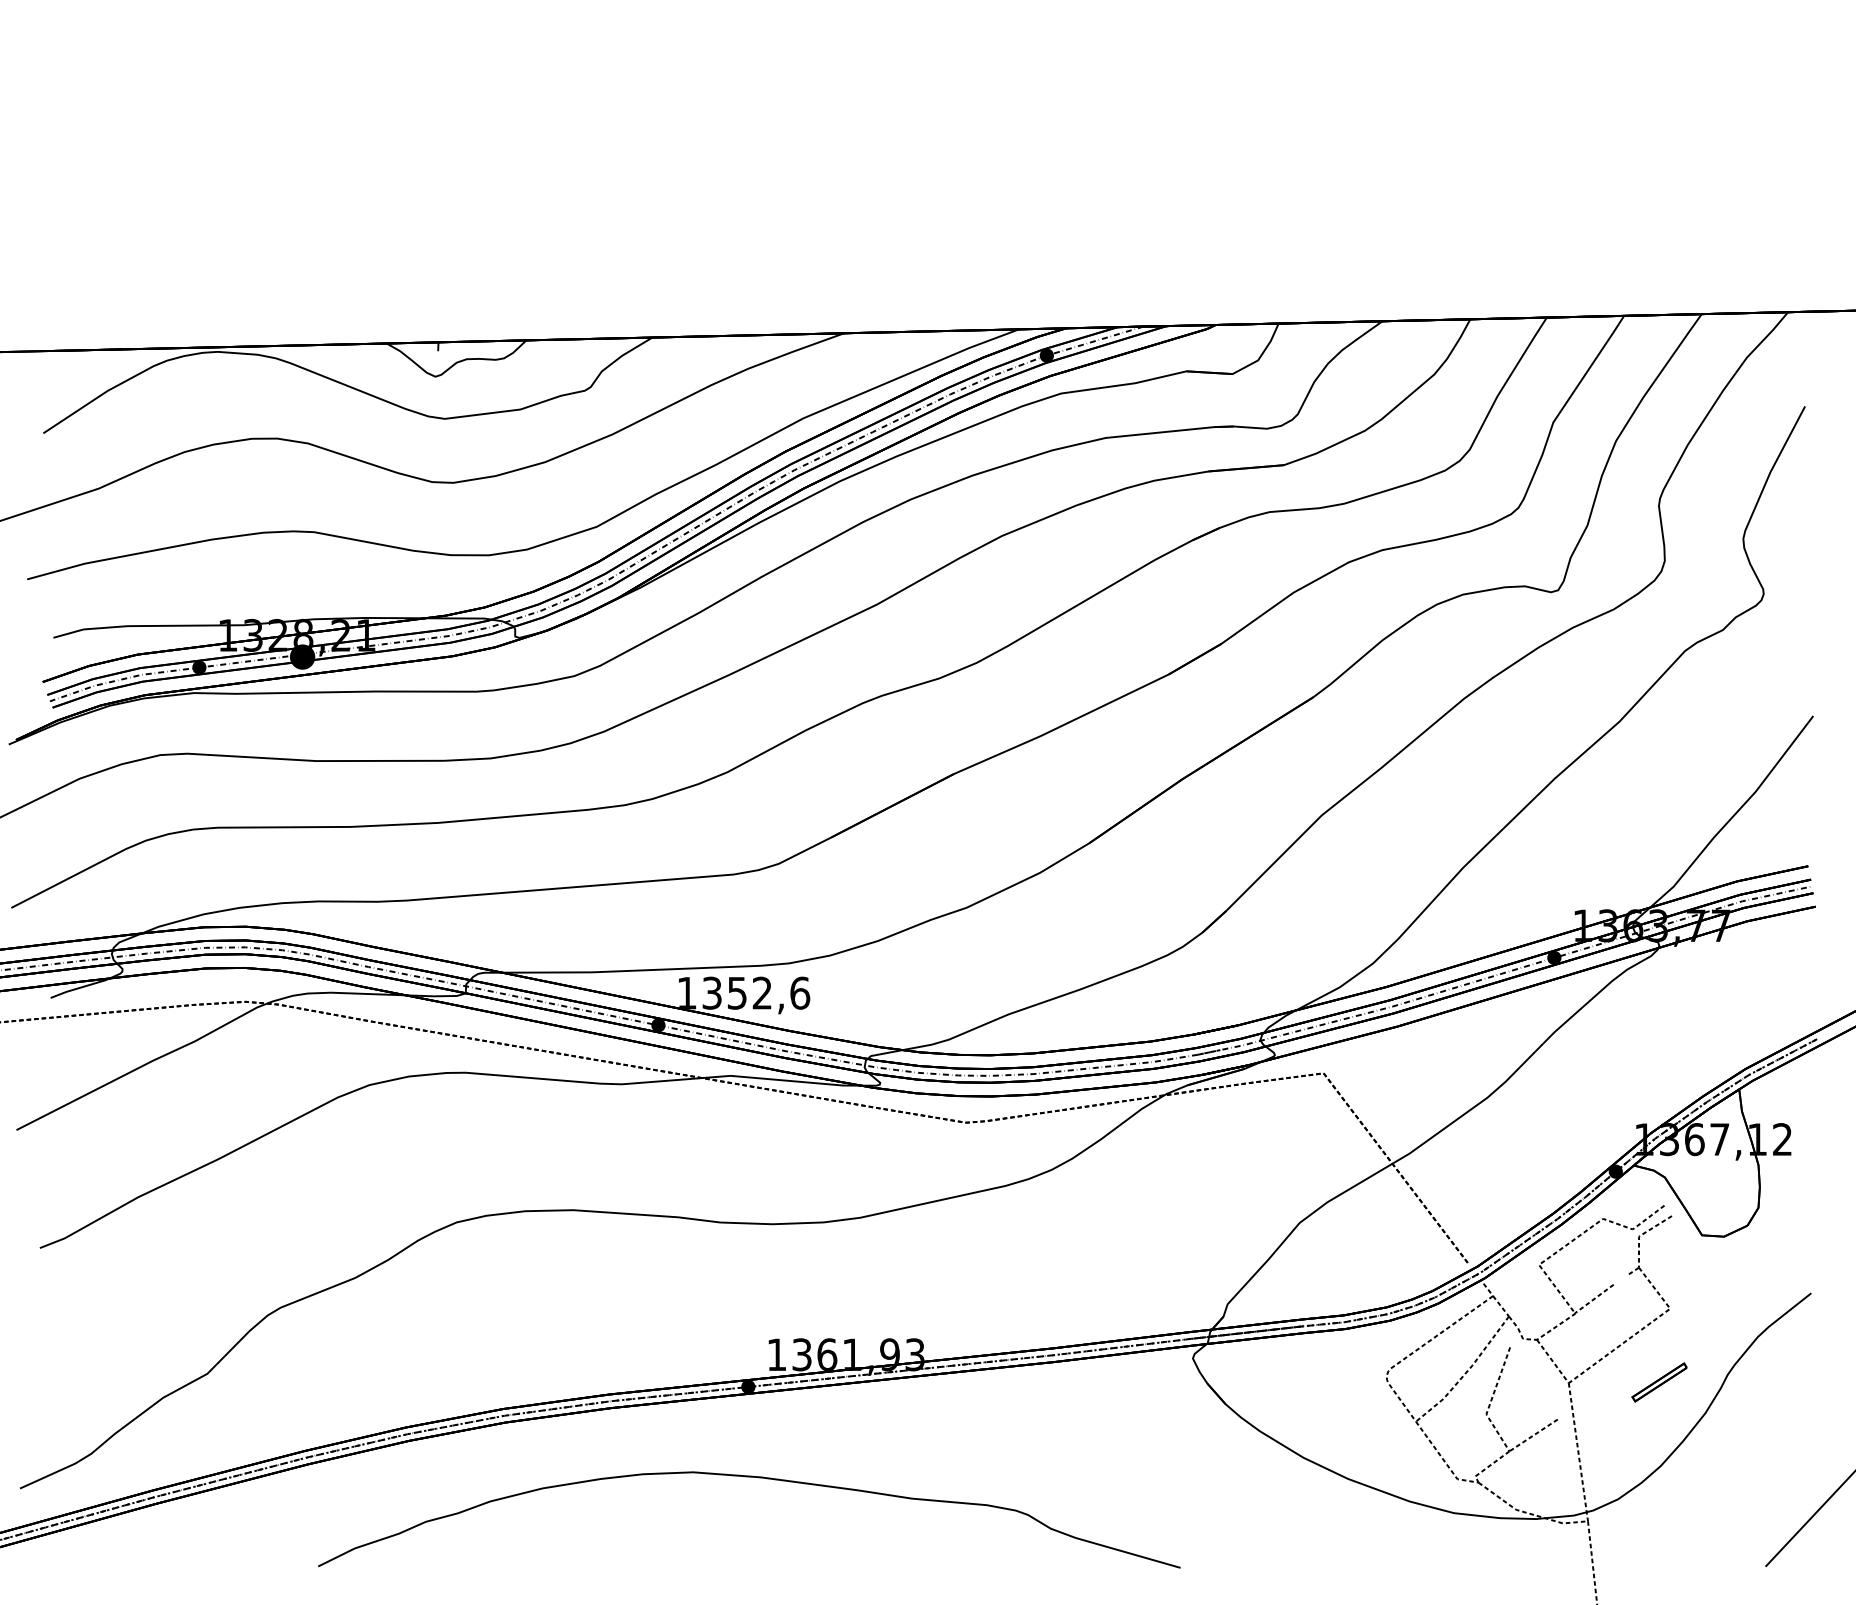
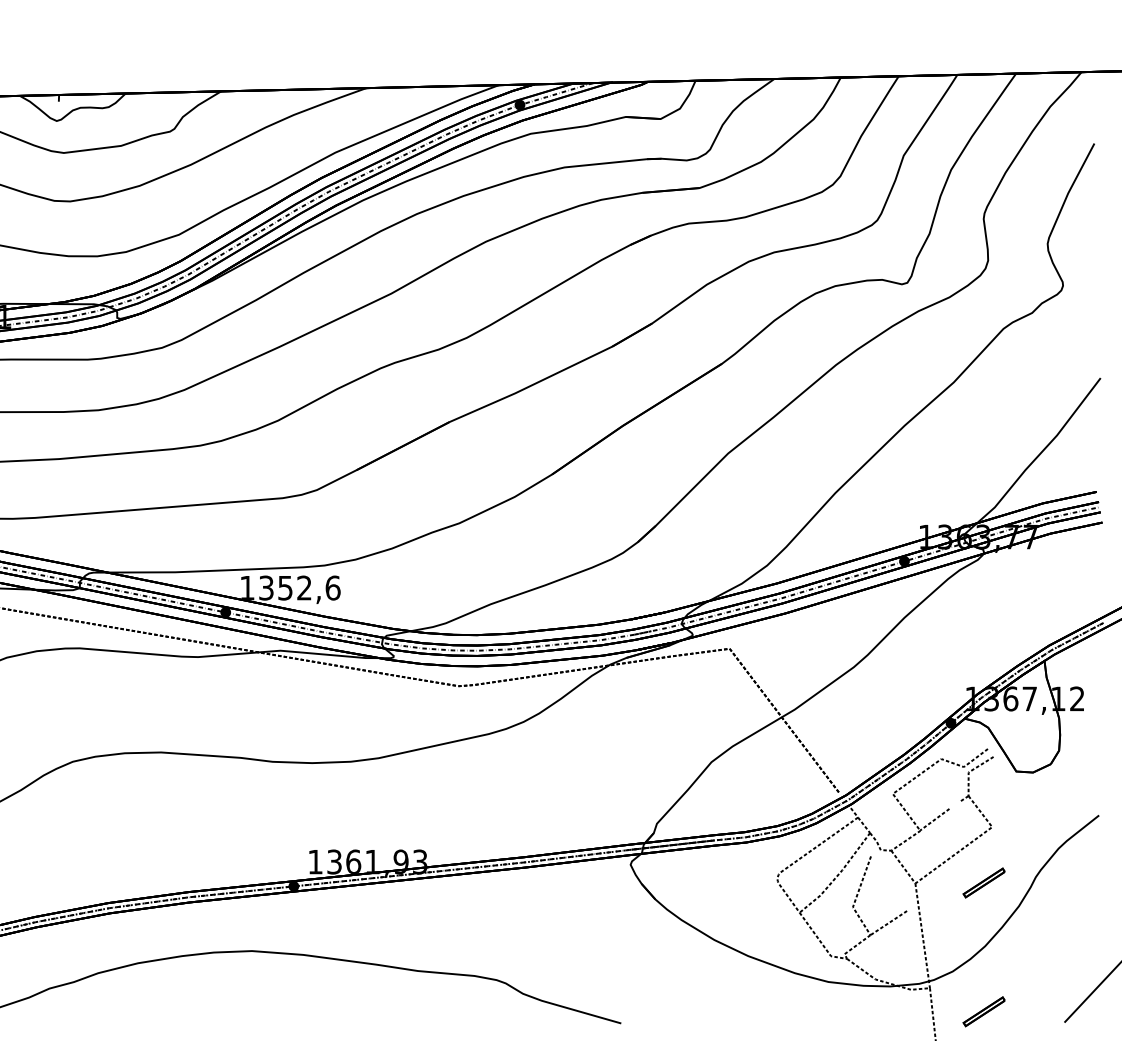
part: (1659, 1552) -> (984, 1011), added

